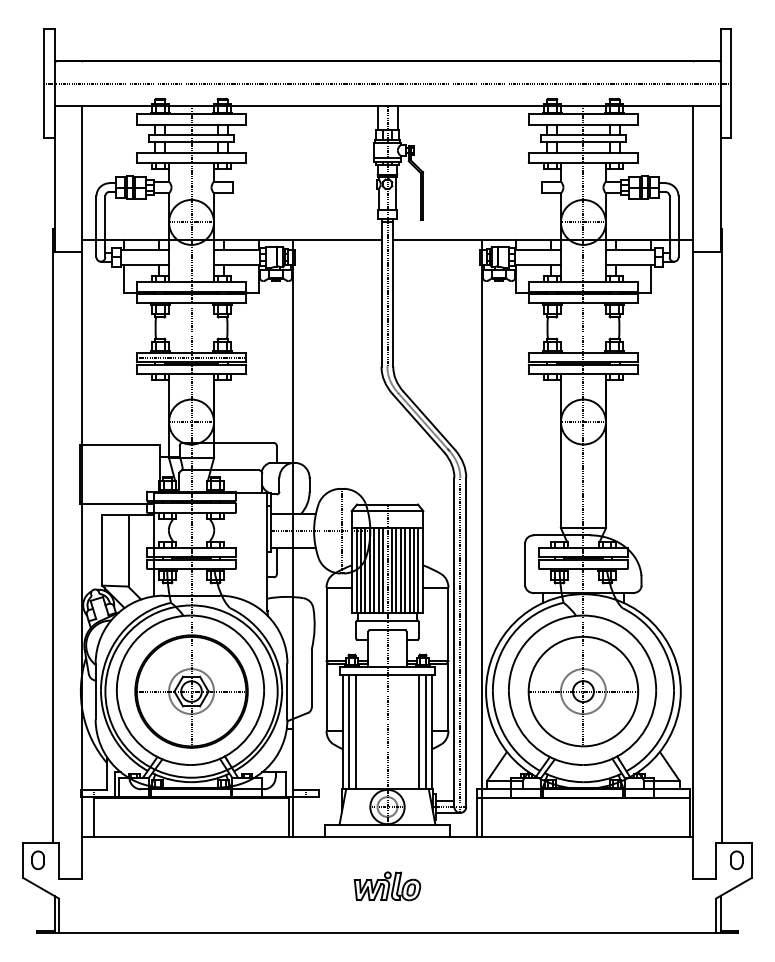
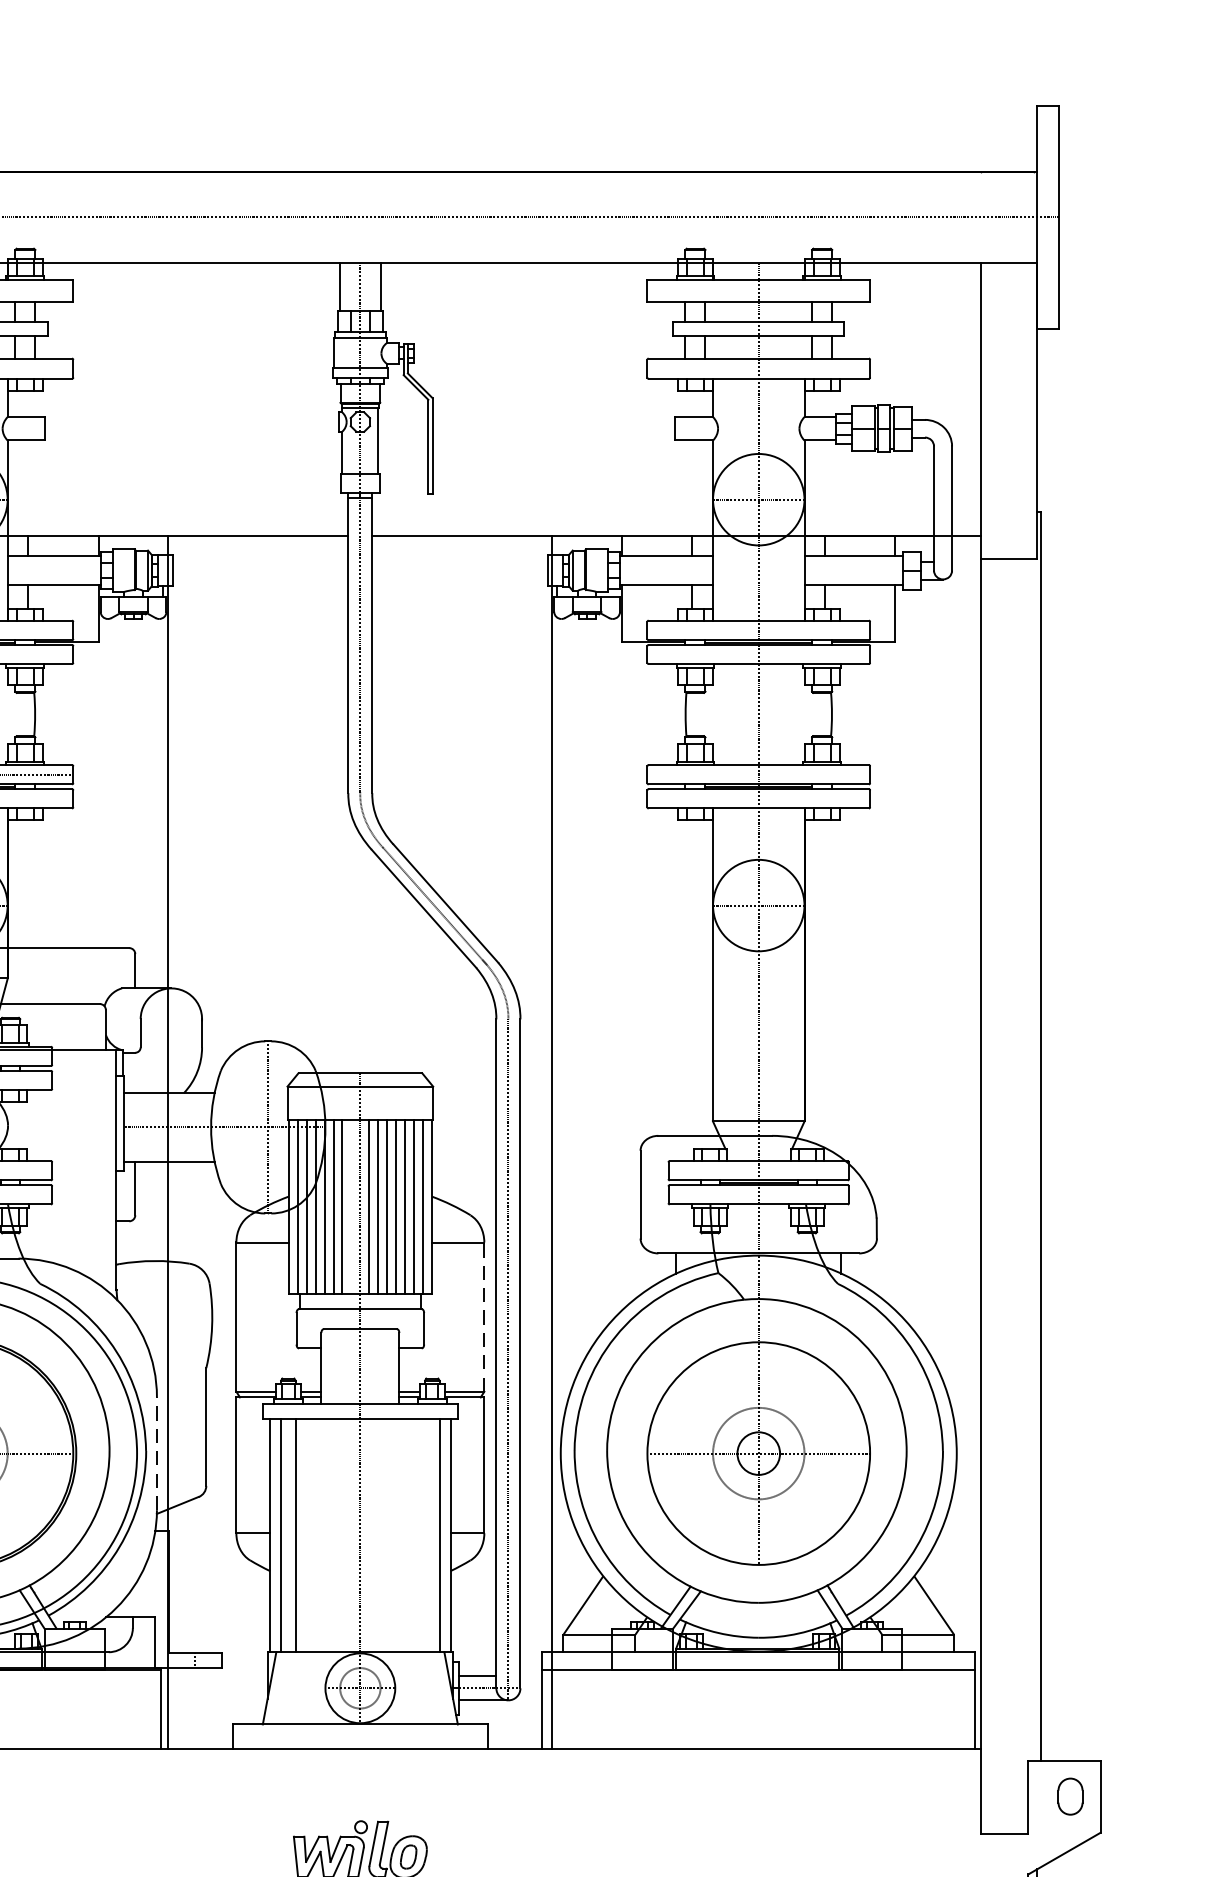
line: (383, 570) -> (352, 1207), removed
line: (448, 624) -> (484, 1317), solid -> dashed
line: (287, 691) -> (157, 1453), solid -> dashed
line: (419, 731) -> (425, 1534), removed

